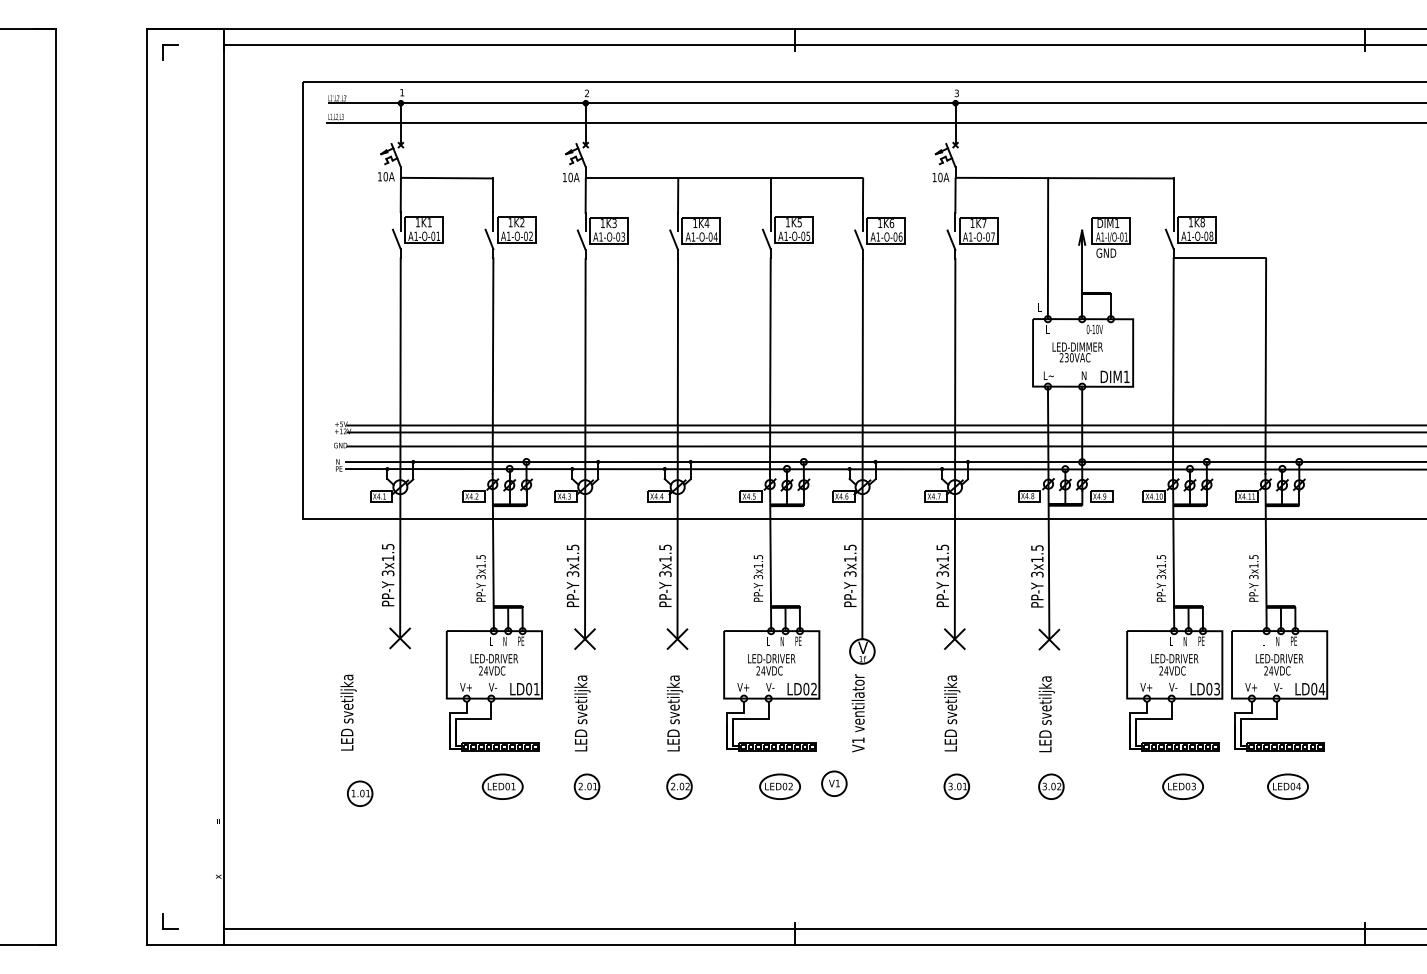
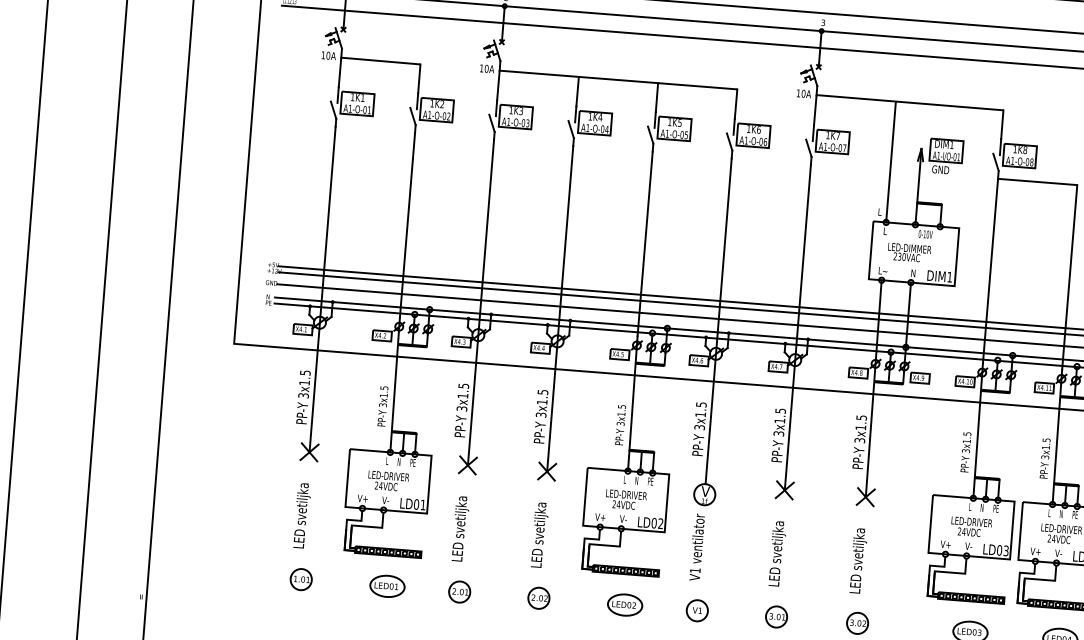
text: (348, 712) -> (302, 515), moved
part: (834, 783) -> (697, 610), moved
part: (360, 793) -> (301, 579), moved

